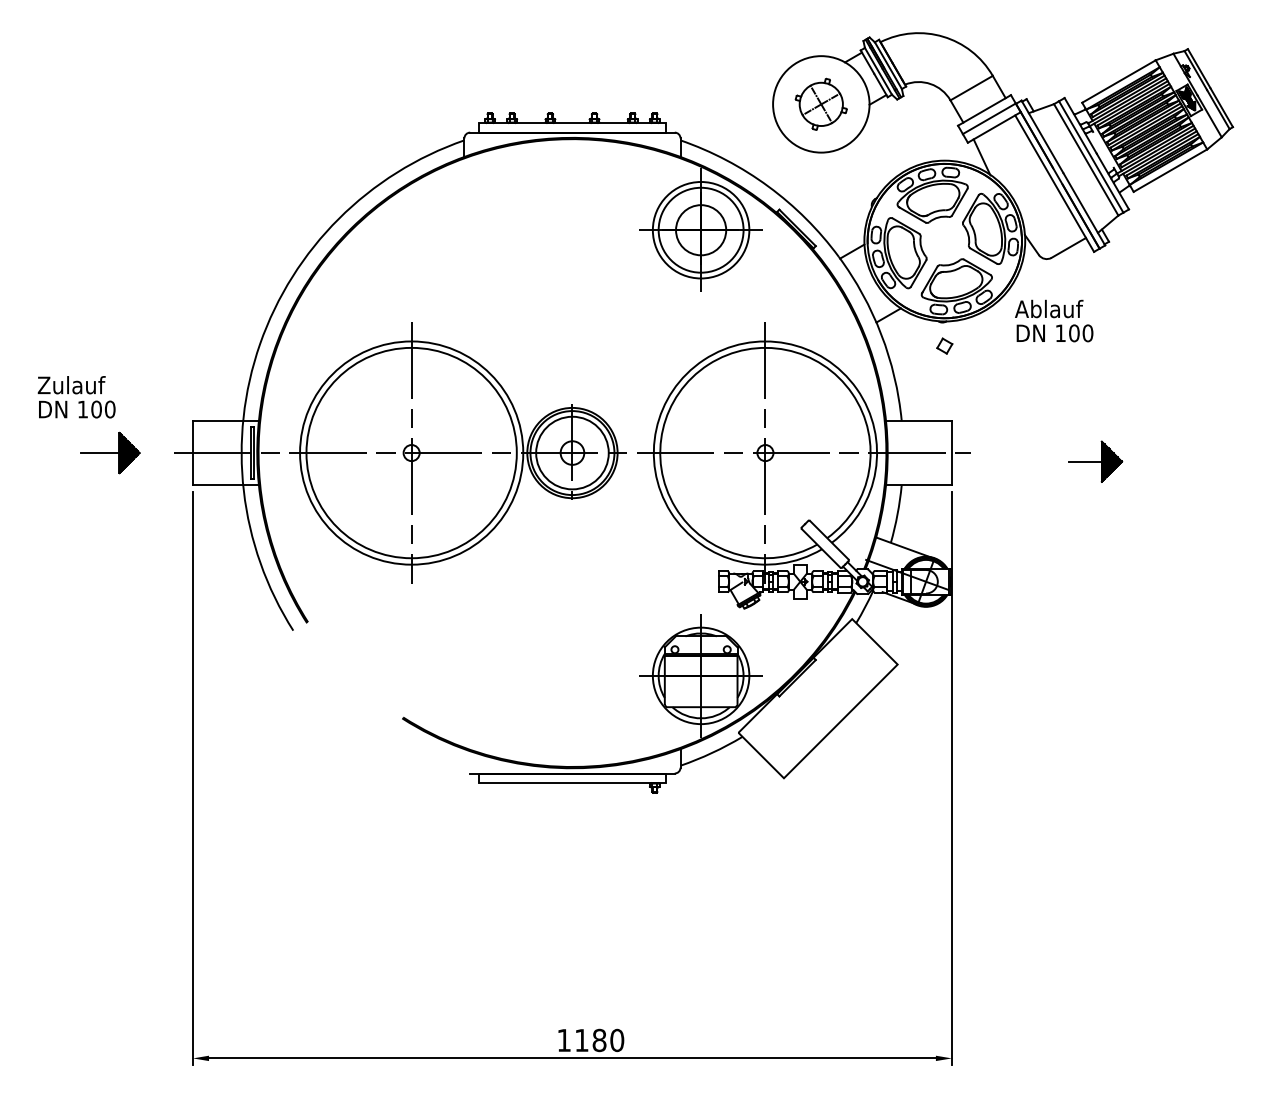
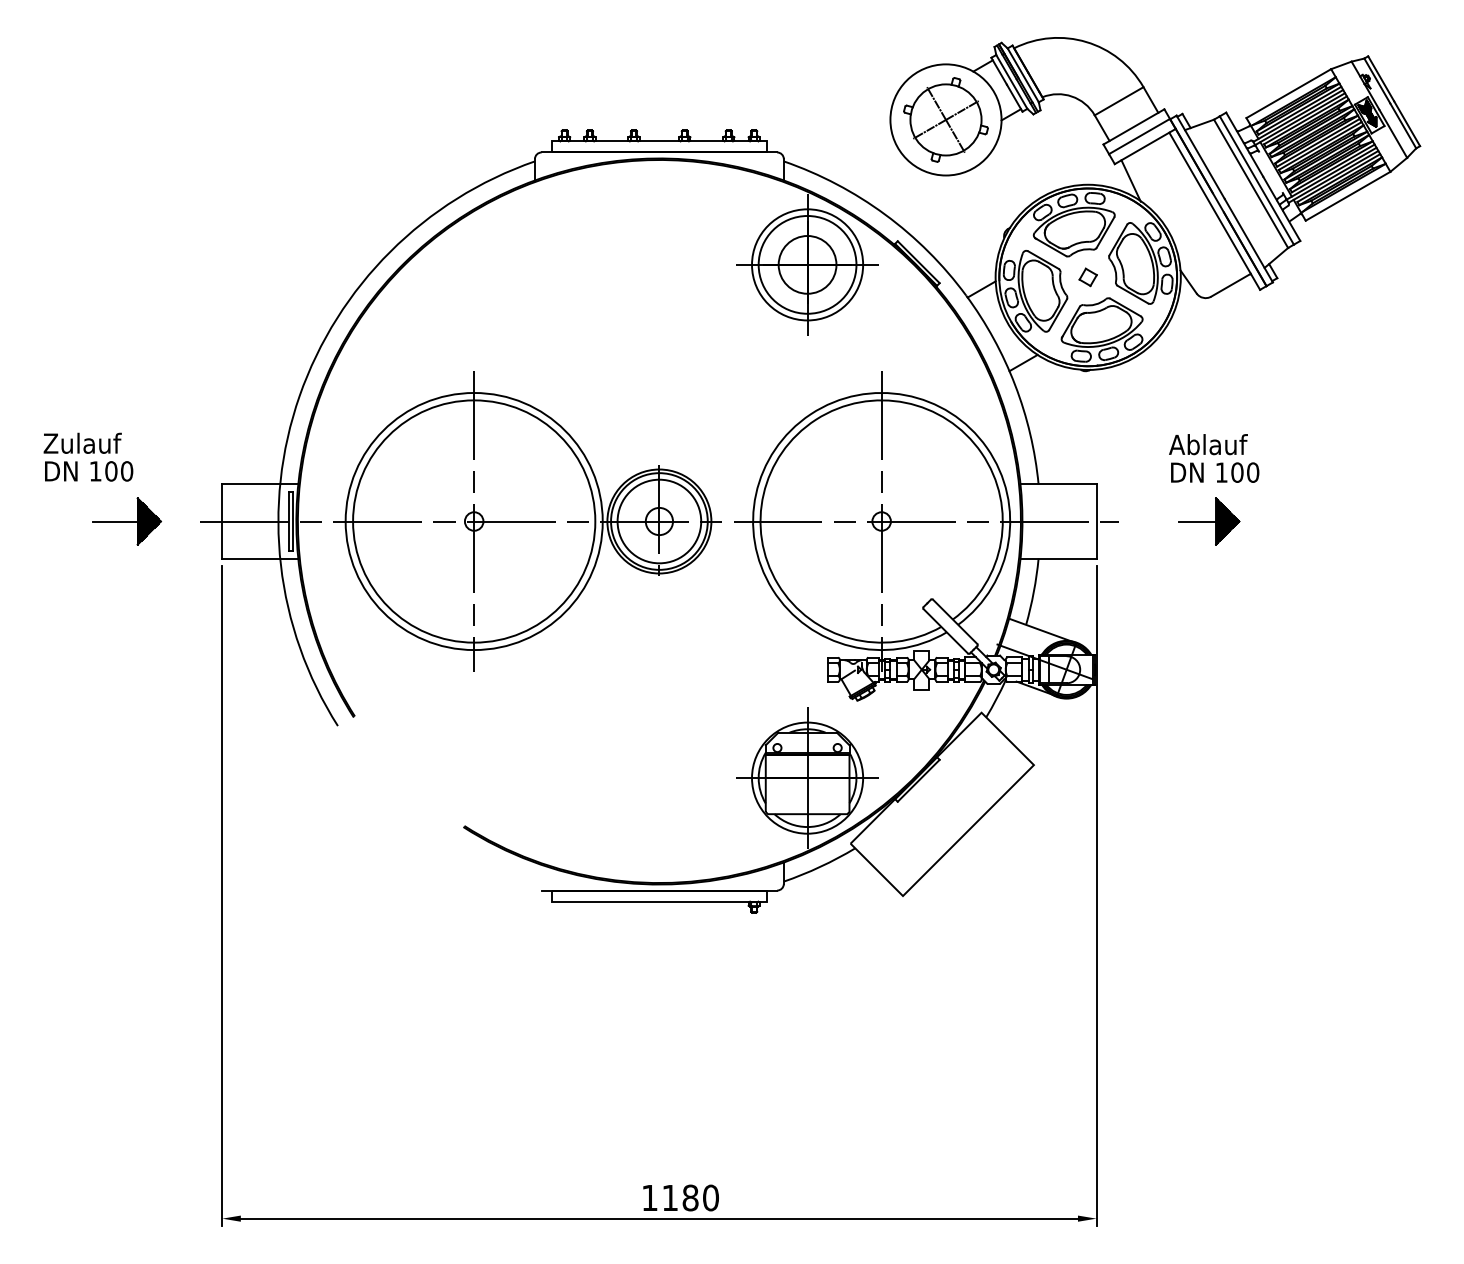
part: (820, 103) -> (945, 119), size x1.43
text: (1054, 321) -> (1214, 458), moved
part: (944, 346) -> (1087, 277), moved
part: (1096, 461) -> (1209, 521), moved

